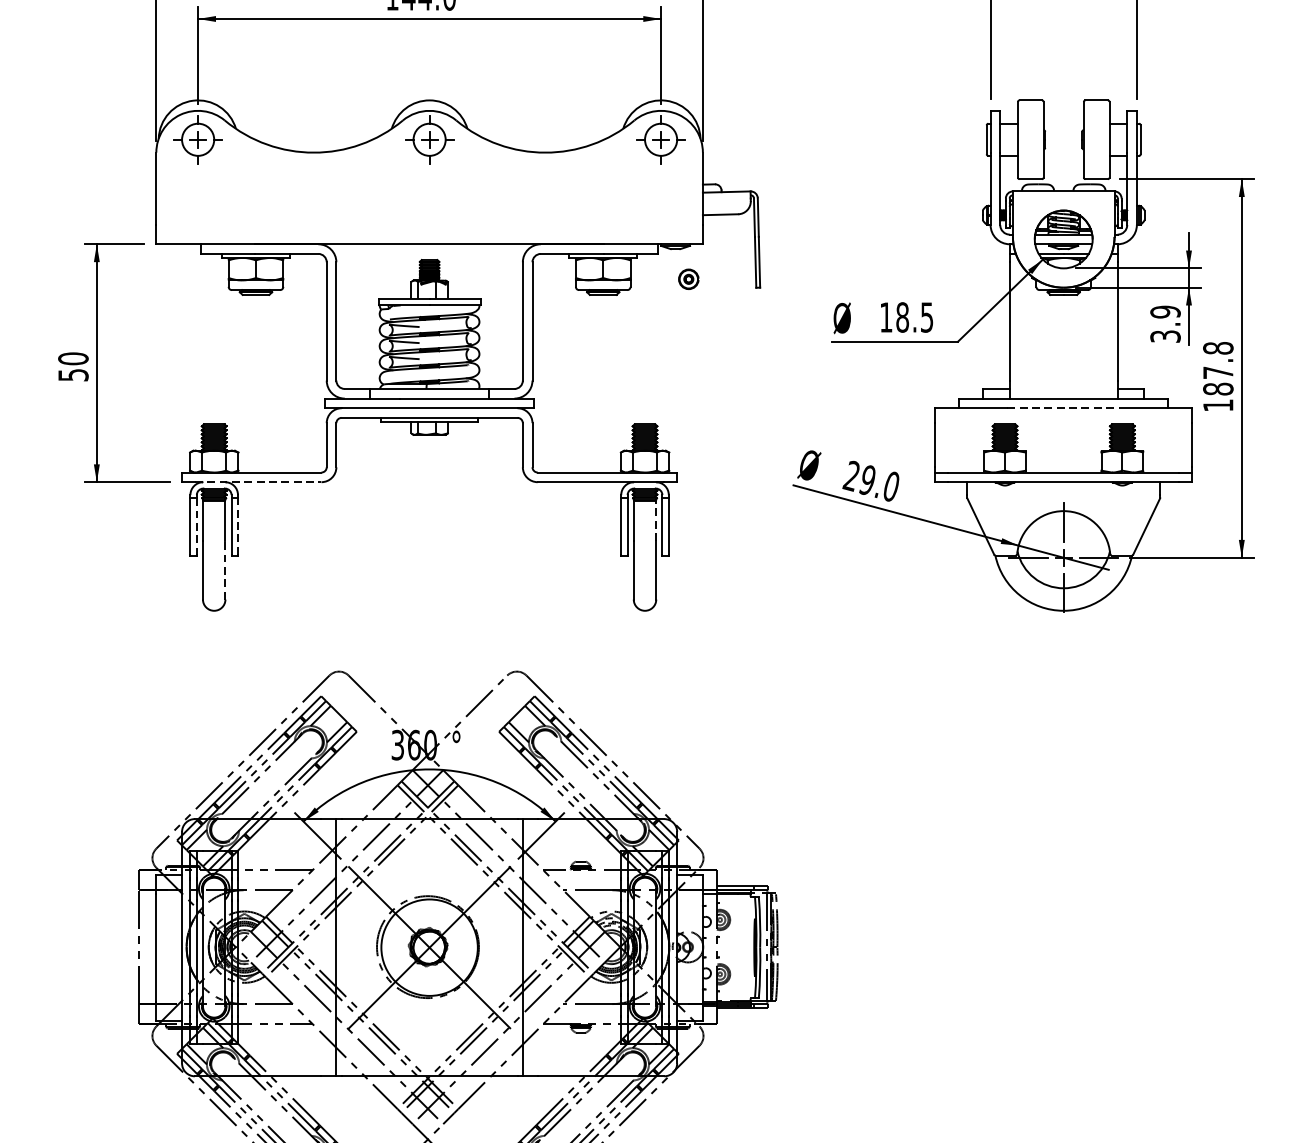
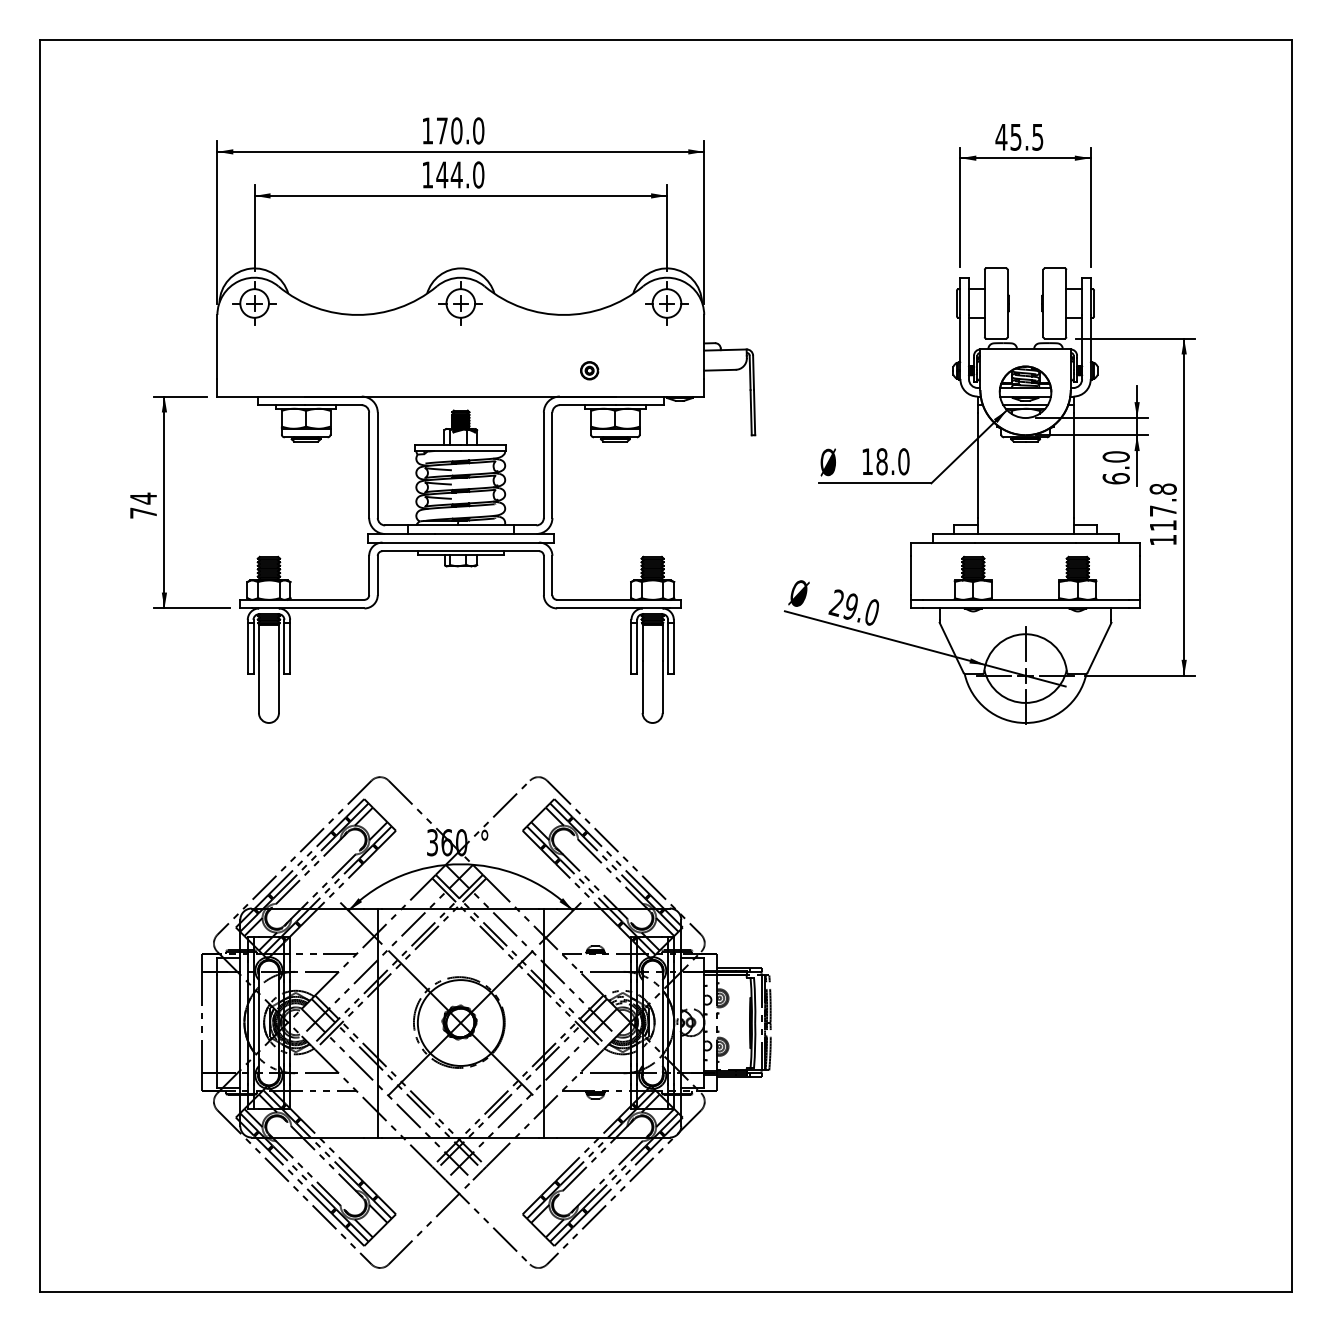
part: (688, 279) -> (589, 370), moved
text: (926, 317) -> (903, 461), 18.5 -> 18.0
text: (1164, 323) -> (1115, 467), 3.9 -> 6.0
text: (73, 366) -> (143, 505), 50 -> 74
text: (1217, 389) -> (1162, 525), 187.8 -> 117.8
line: (1064, 408) -> (1026, 542), dashed -> solid
line: (258, 482) -> (308, 608), dashed -> solid
line: (656, 520) -> (662, 642), dashed -> solid
line: (238, 526) -> (290, 647), dashed -> solid
line: (196, 527) -> (253, 648), dashed -> solid
line: (224, 569) -> (278, 686), dashed -> solid

